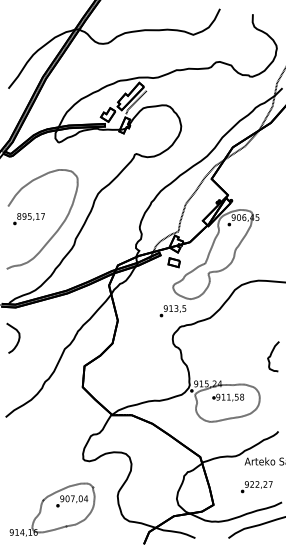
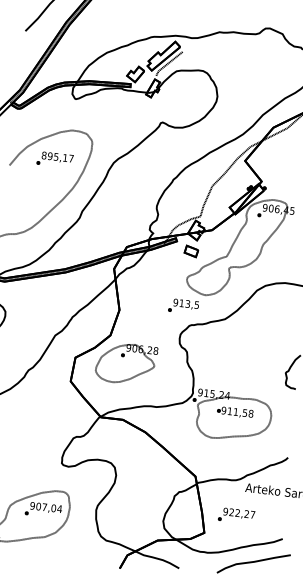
text: (28, 219) -> (54, 160), moved
part: (128, 366) -> (125, 363), added
text: (256, 487) -> (236, 516), moved

